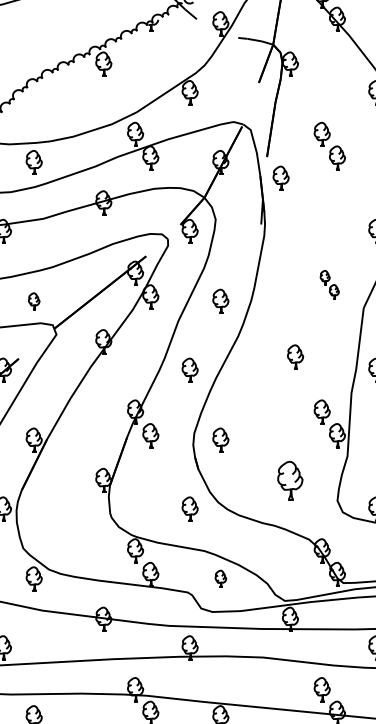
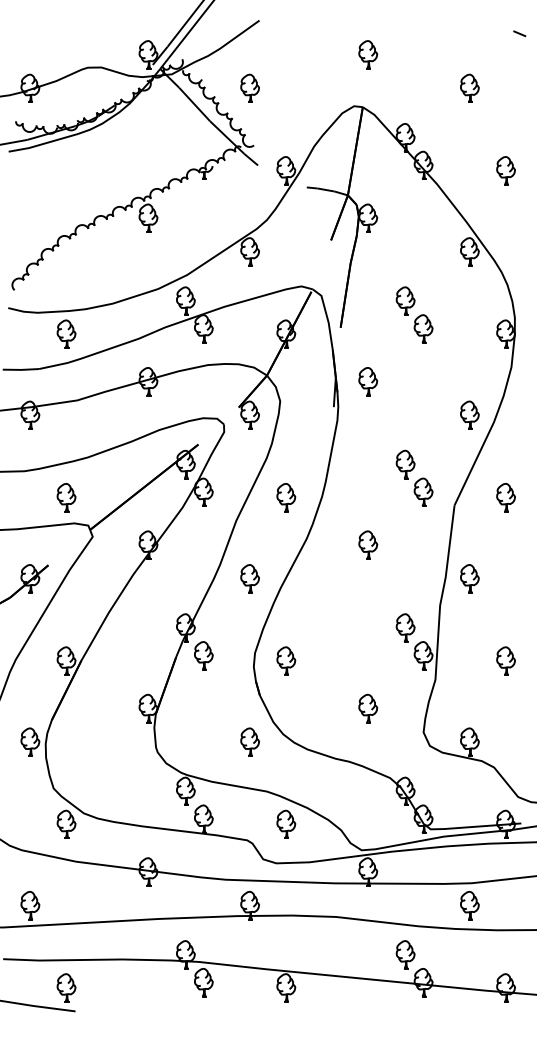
part: (281, 178) -> (368, 381), moved
part: (329, 284) -> (414, 477), size x1.67
part: (34, 301) -> (66, 497), size x1.43
part: (295, 356) -> (368, 544), moved
part: (290, 480) -> (368, 708), size x0.62
part: (221, 578) -> (286, 823), size x1.43

